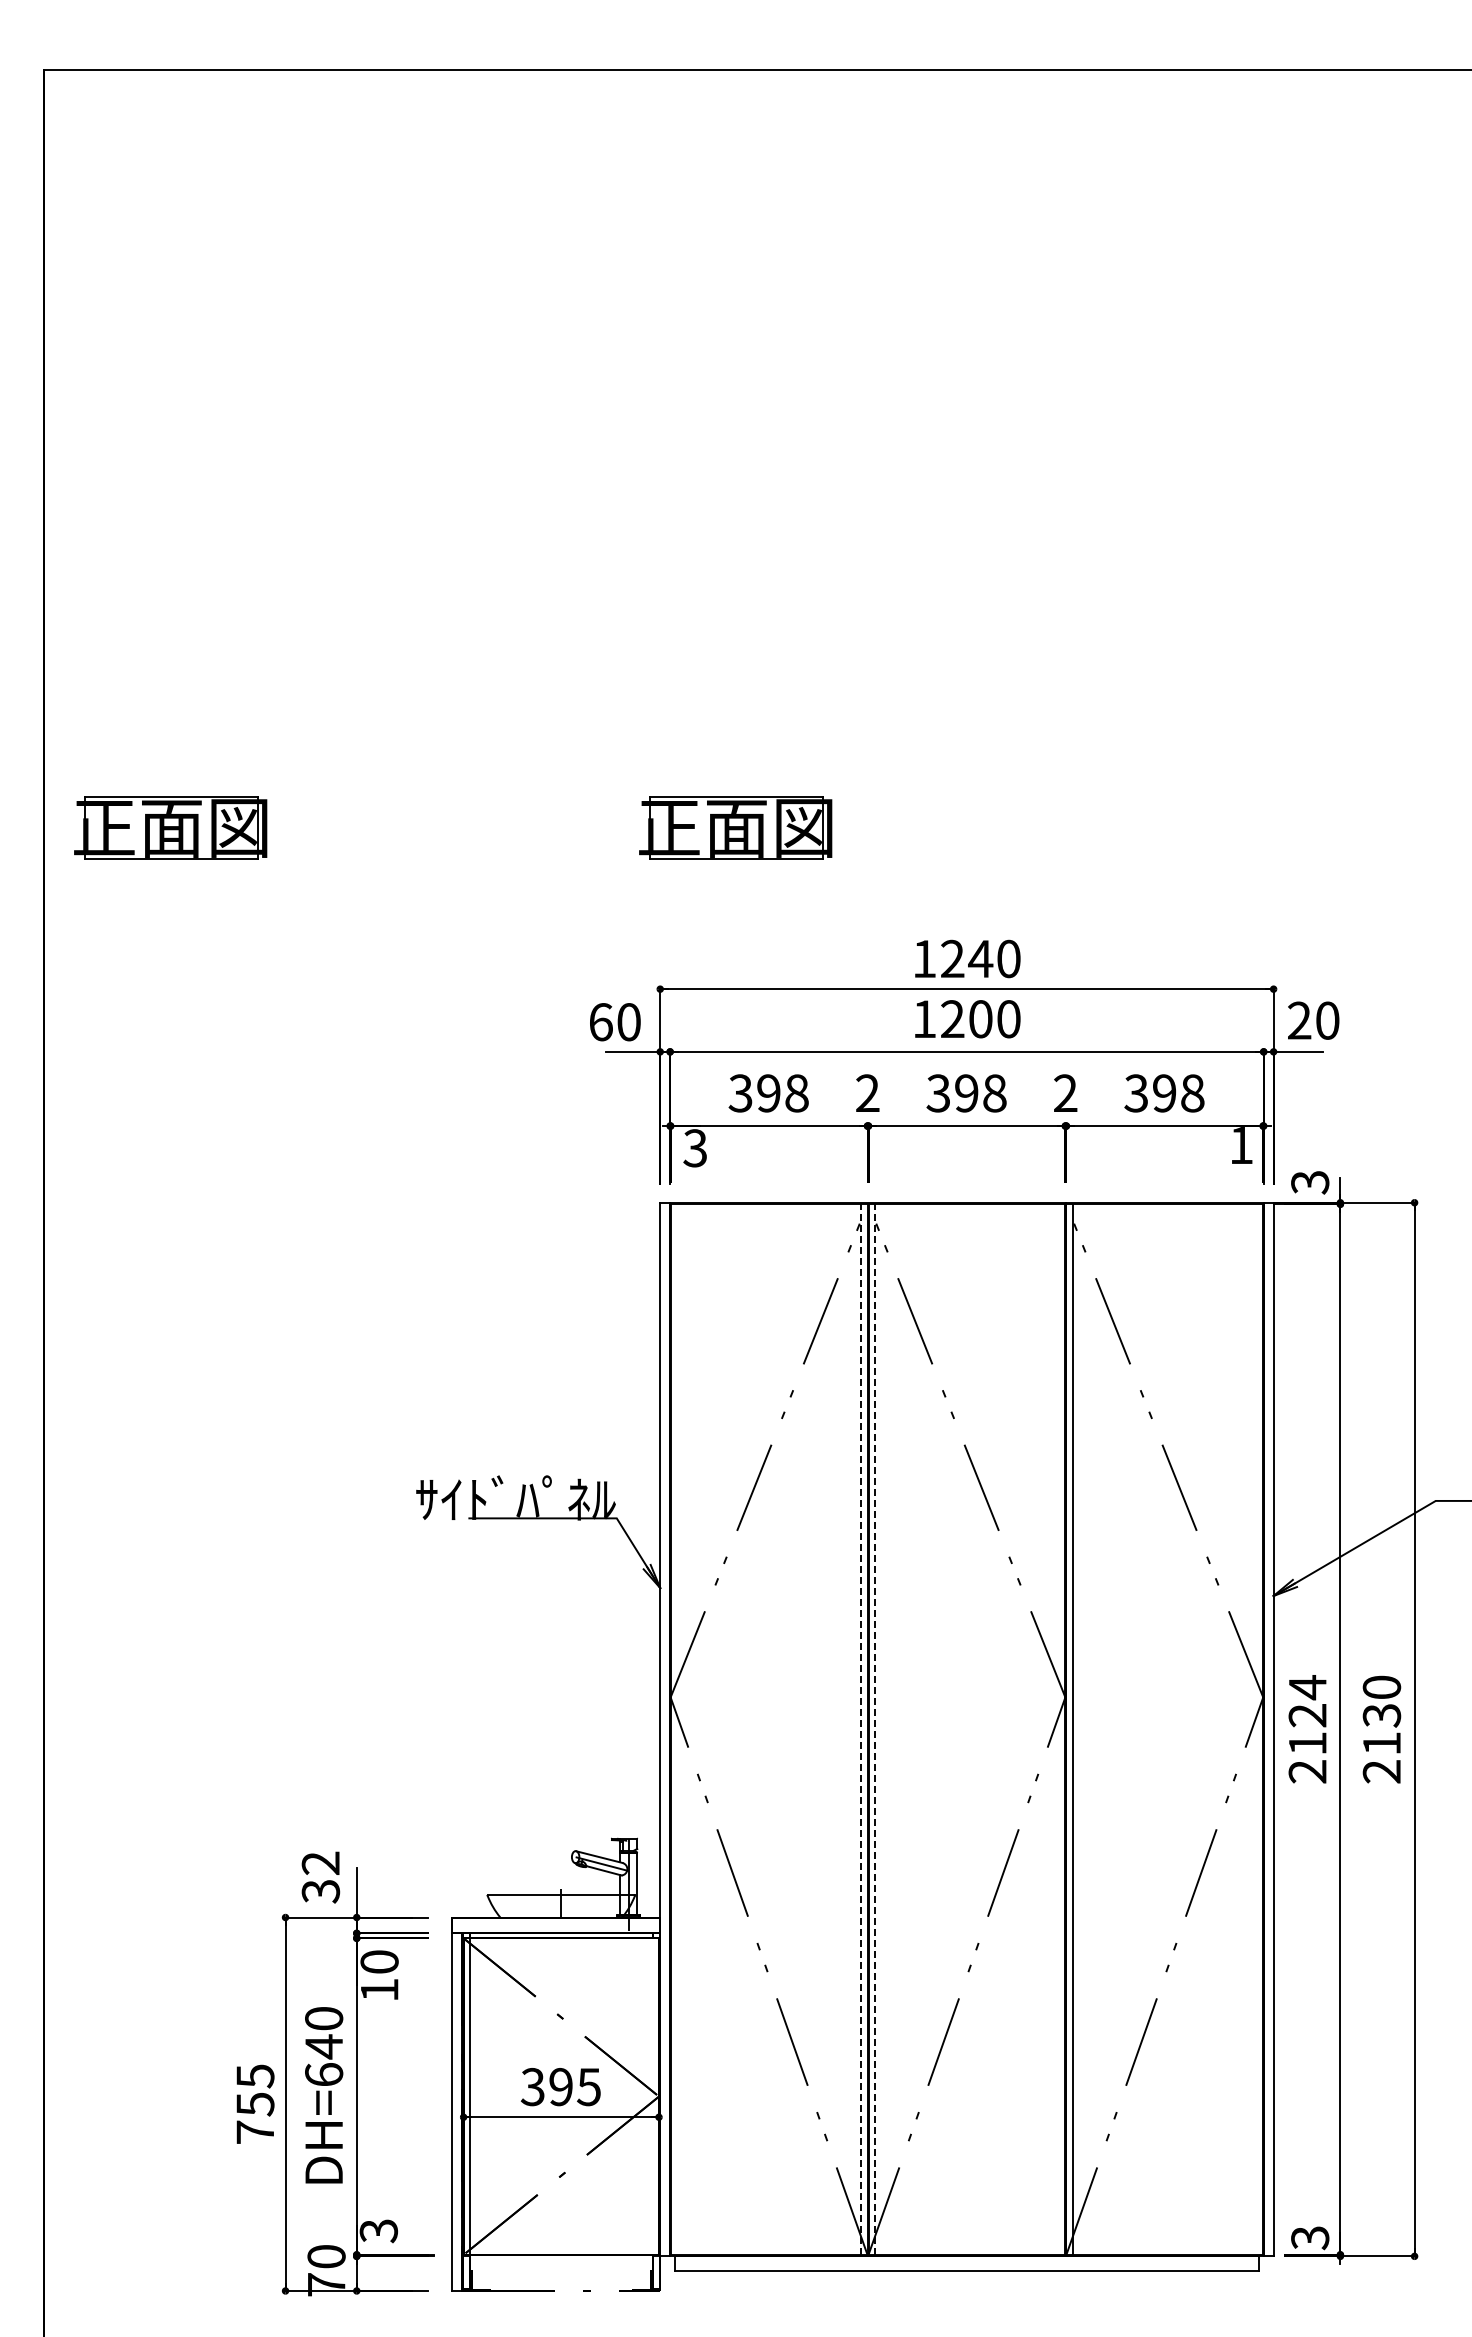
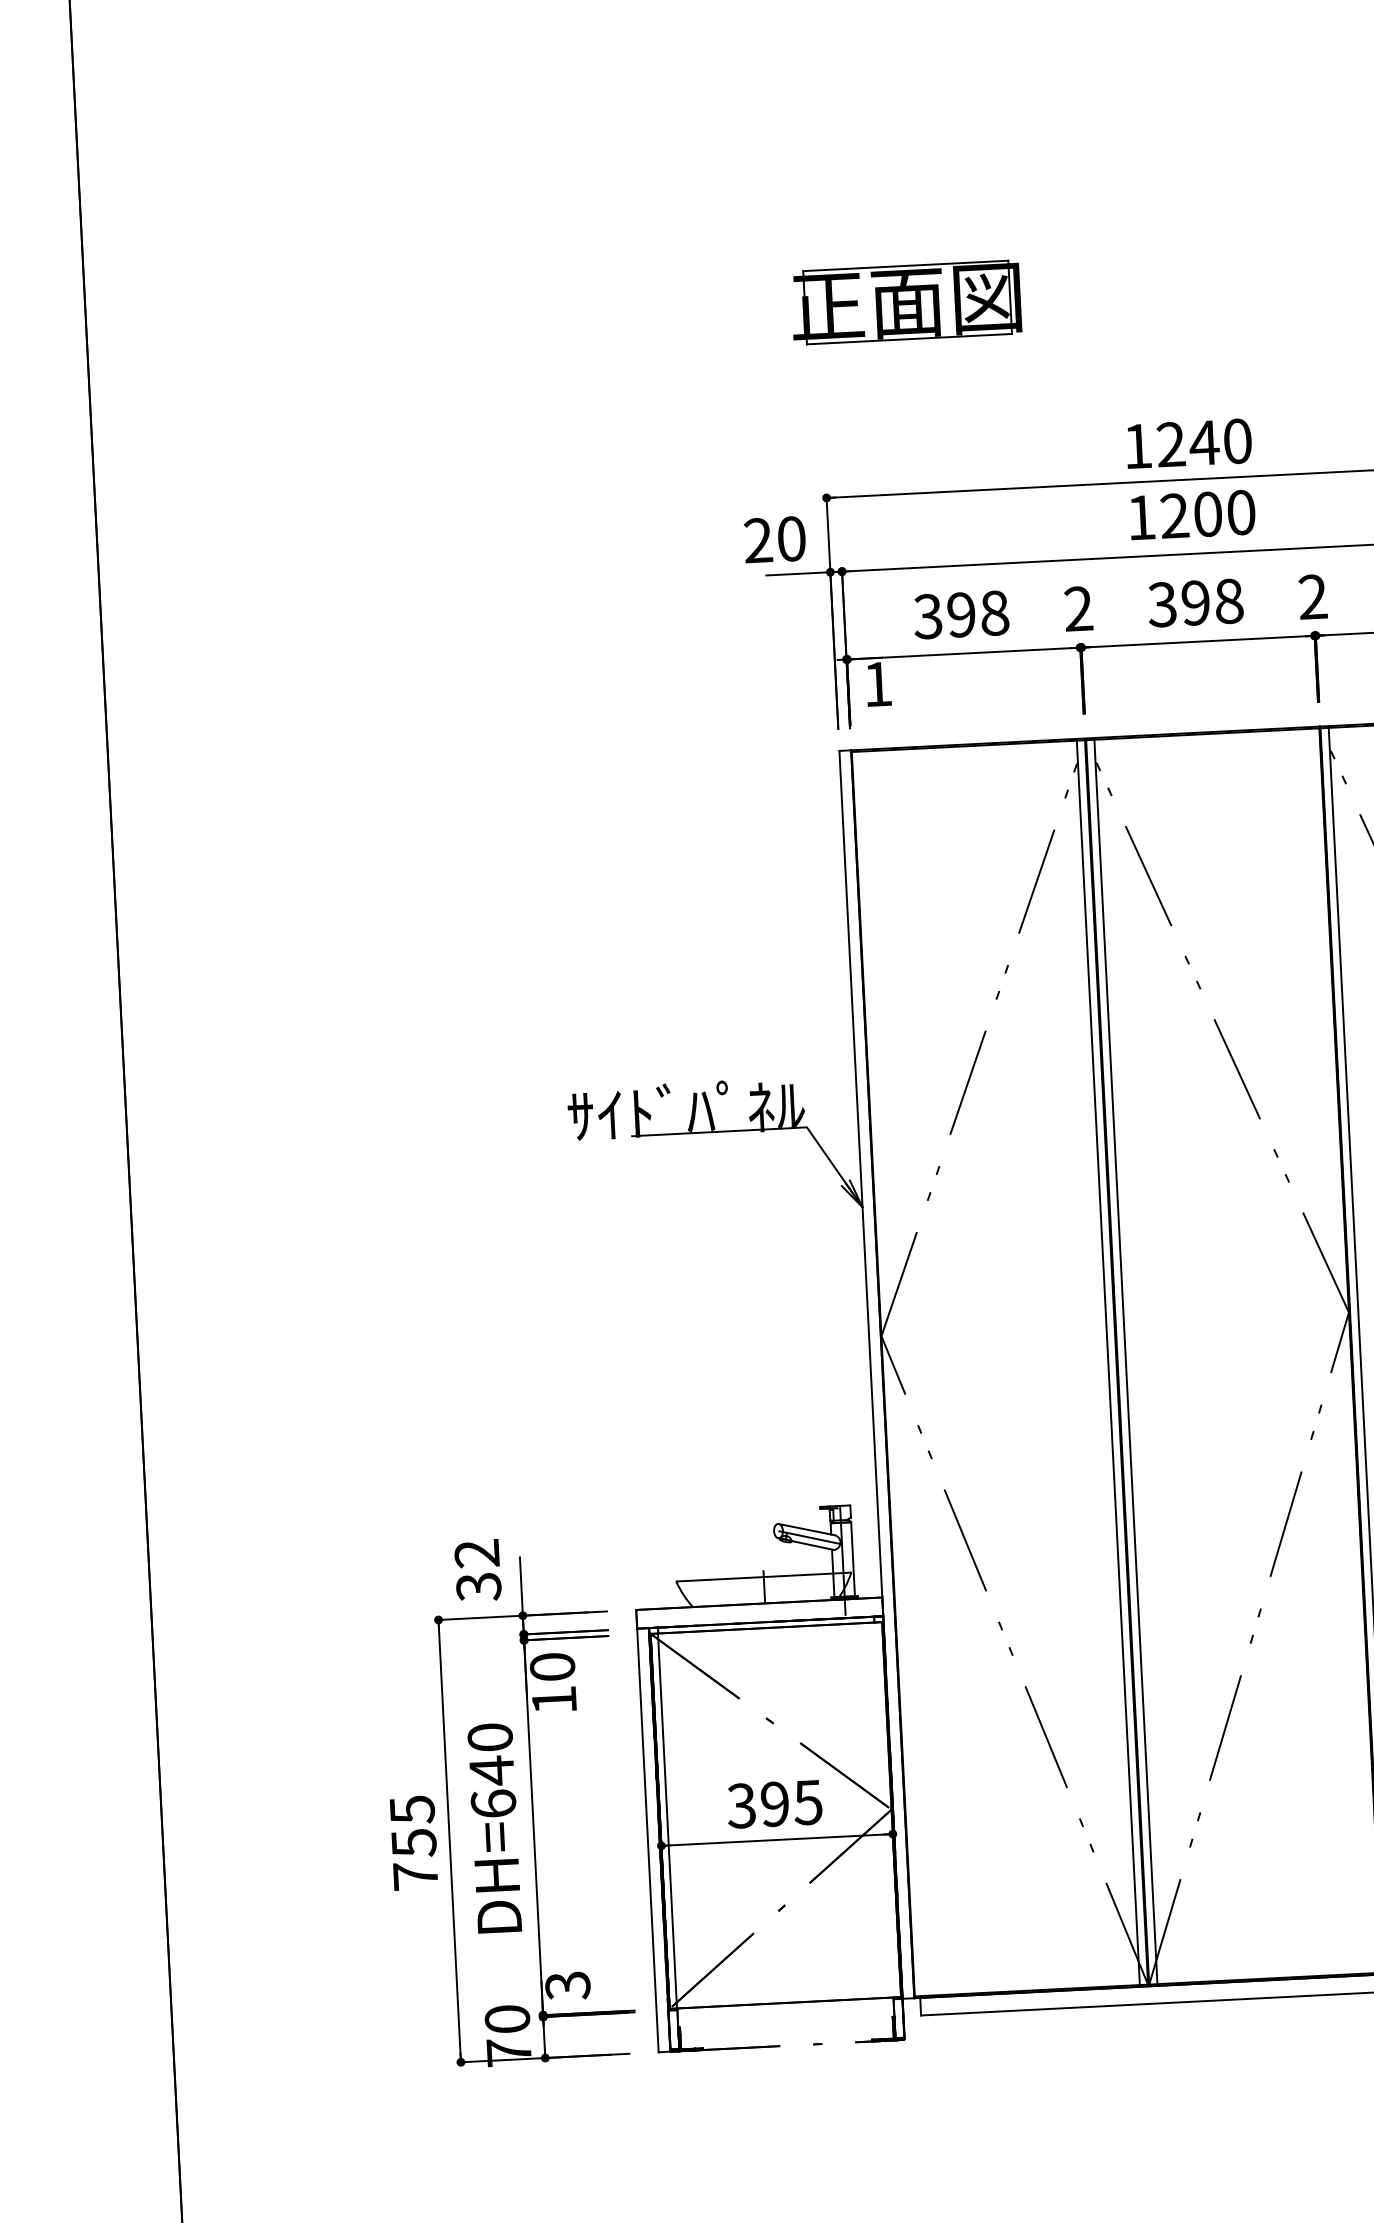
part: (170, 827) -> (236, 335), removed
text: (600, 1022) -> (757, 541), 60 -> 20
text: (694, 1148) -> (876, 684), 3 -> 1
line: (860, 1729) -> (1108, 1362), dashed -> solid
line: (875, 1729) -> (1125, 1361), dashed -> solid

